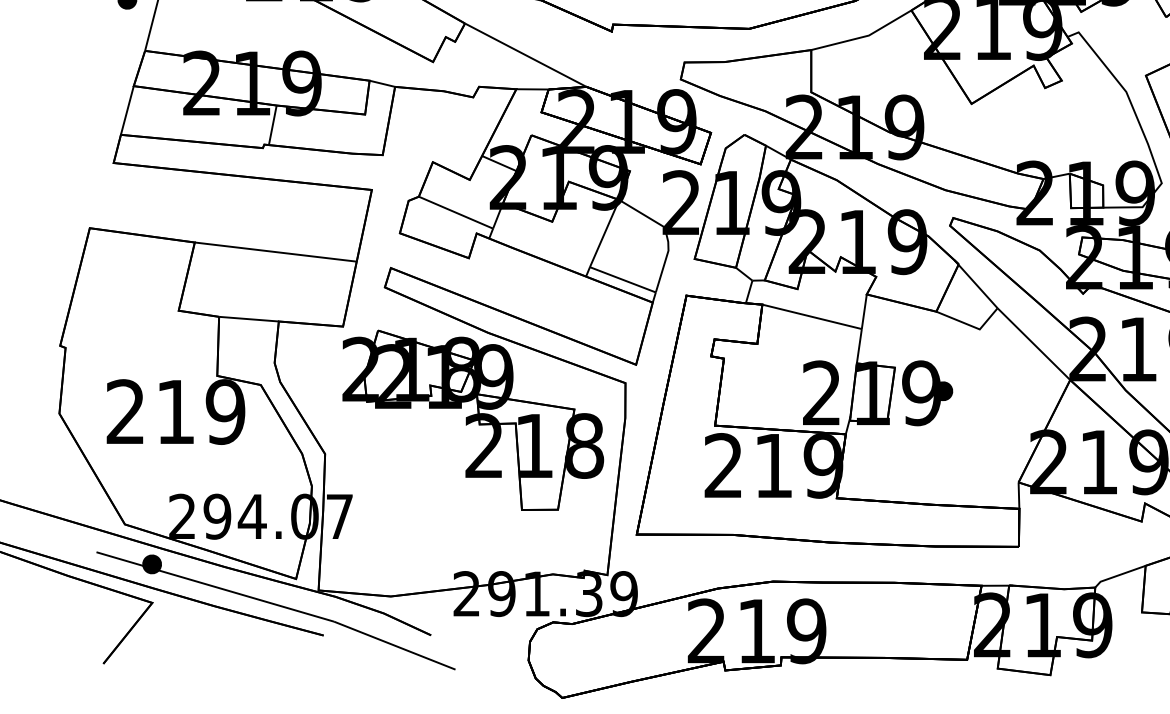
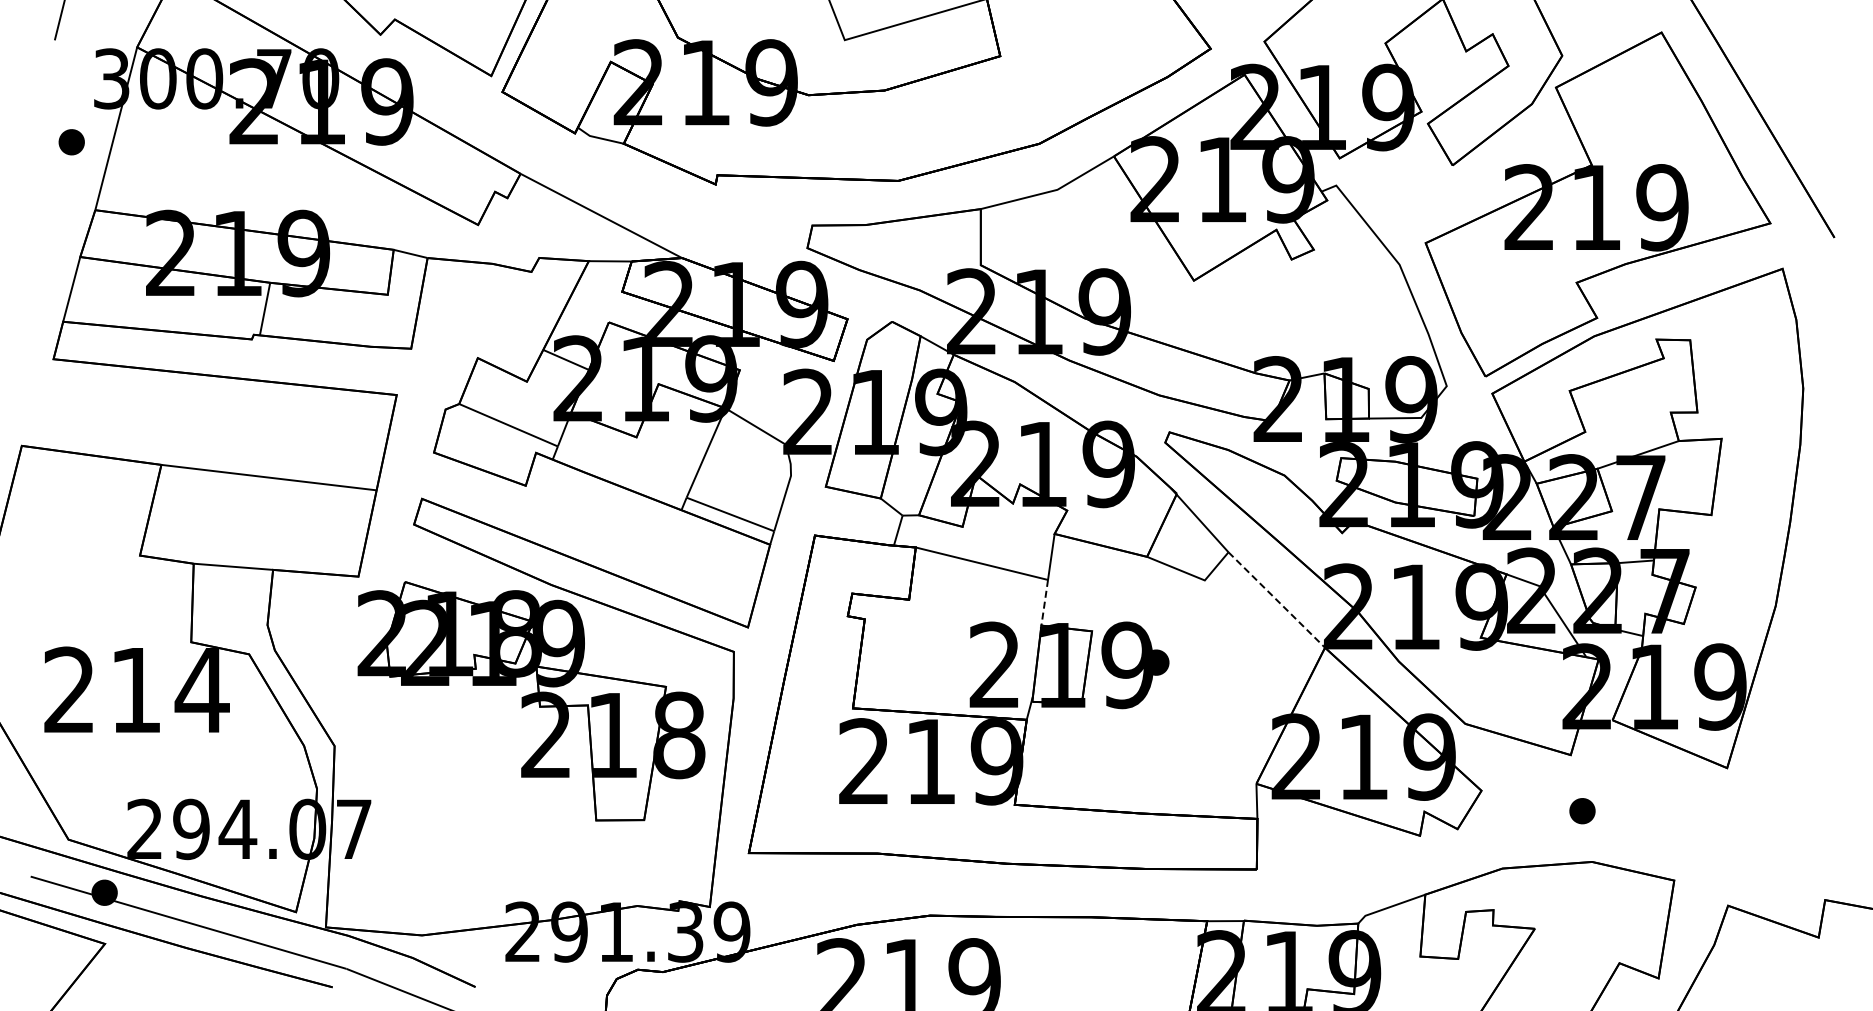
line: (1033, 344) -> (1276, 600), solid -> dashed
line: (859, 346) -> (1044, 603), solid -> dashed
text: (224, 412) -> (201, 690), 219 -> 214

